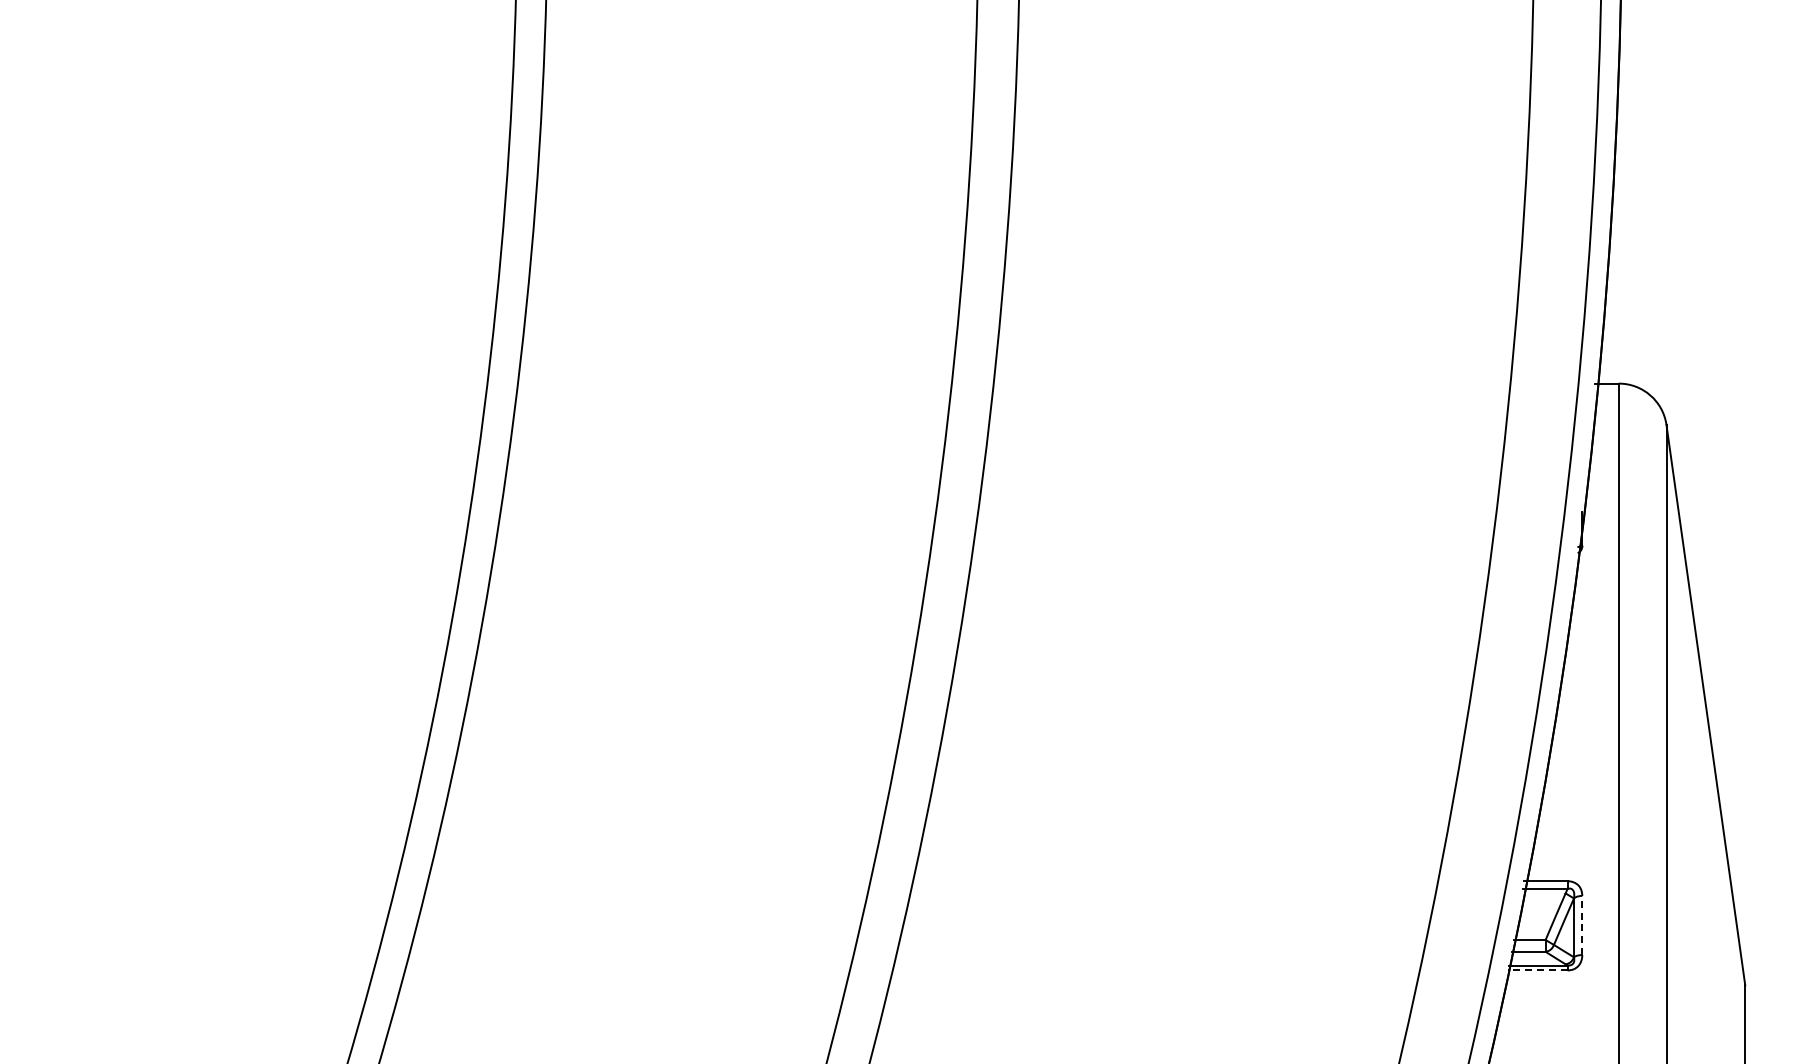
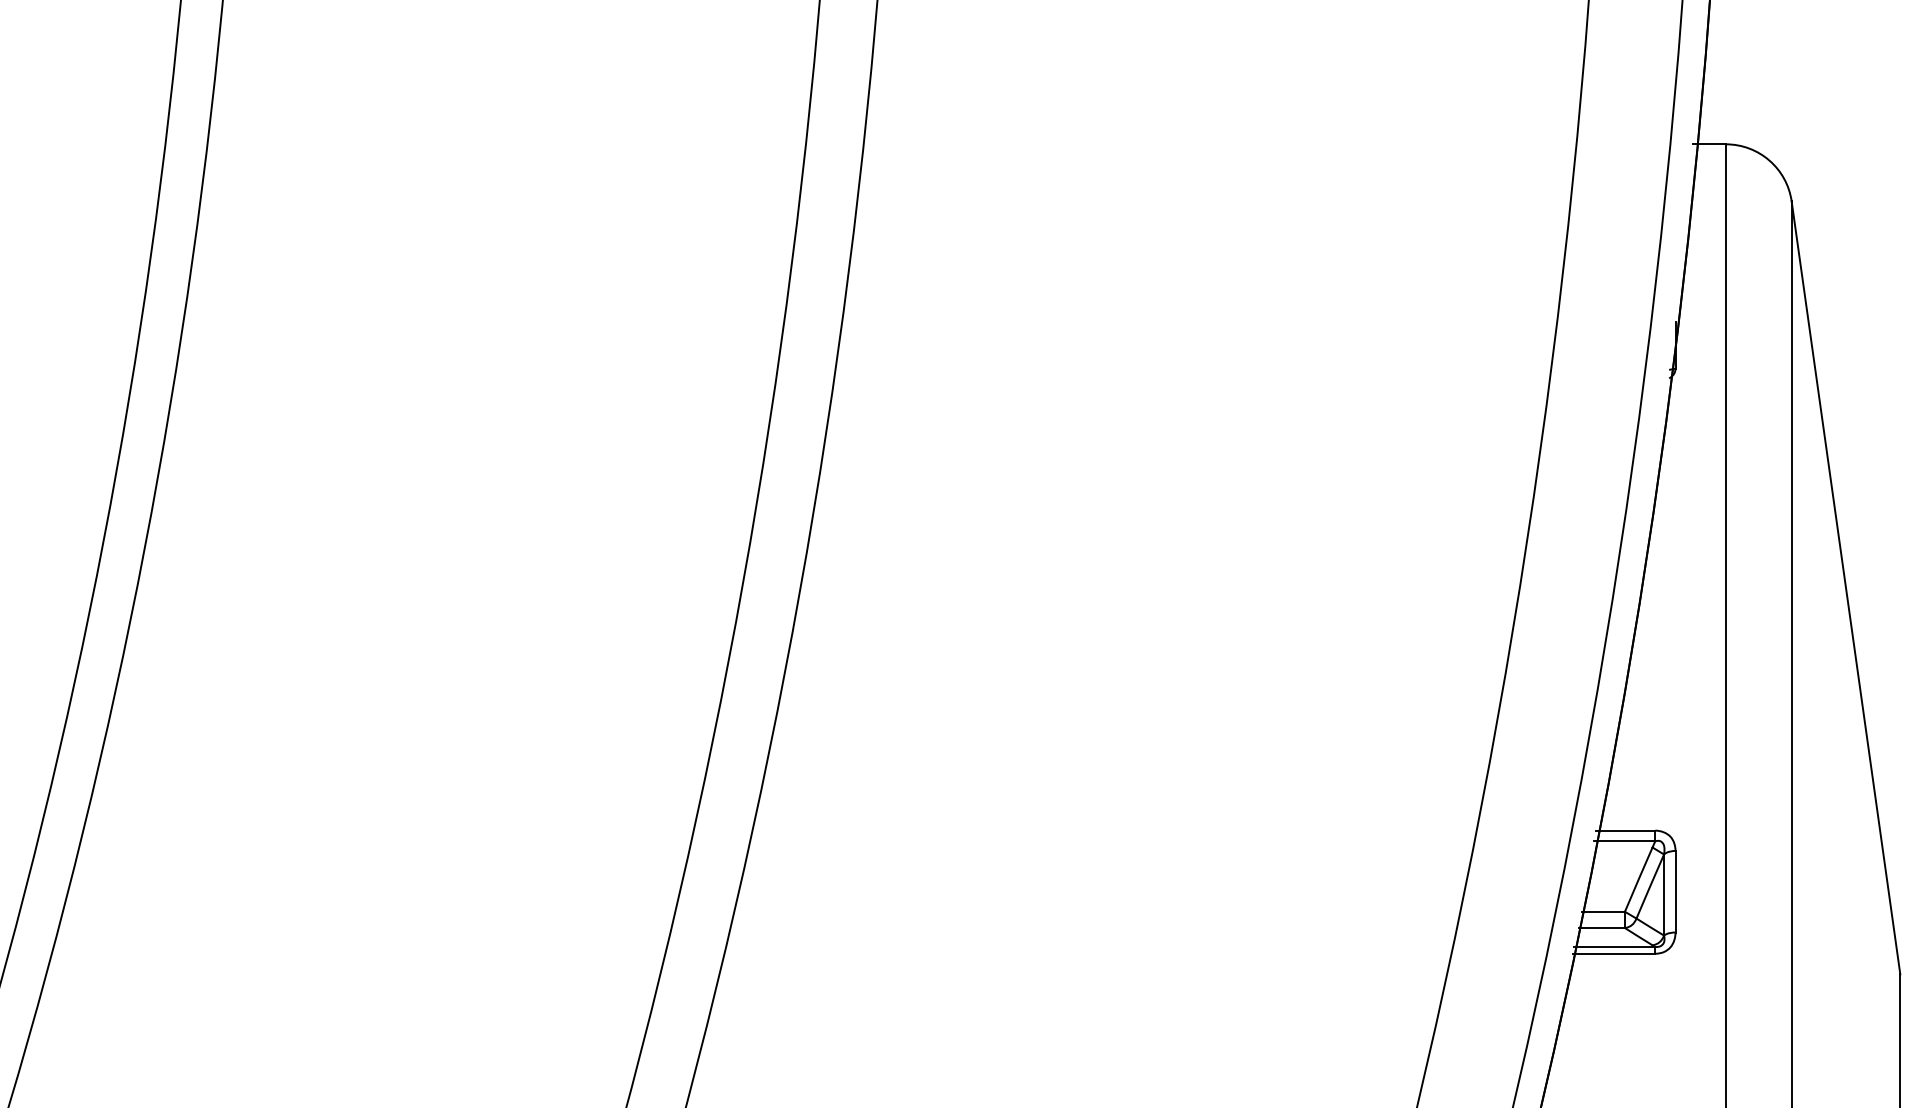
line: (1582, 925) -> (1675, 891), dashed -> solid
line: (1537, 970) -> (1613, 953), dashed -> solid

